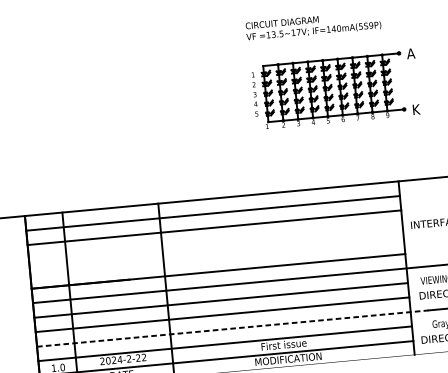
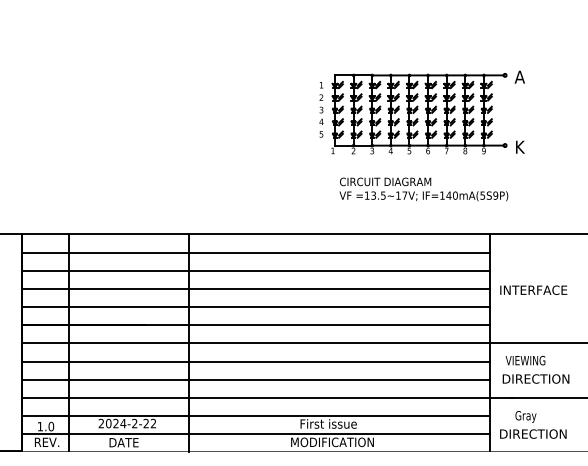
text: (313, 26) -> (423, 189), moved
line: (215, 242) -> (255, 288), added
line: (216, 256) -> (255, 306), added
line: (233, 328) -> (267, 397), dashed -> solid

